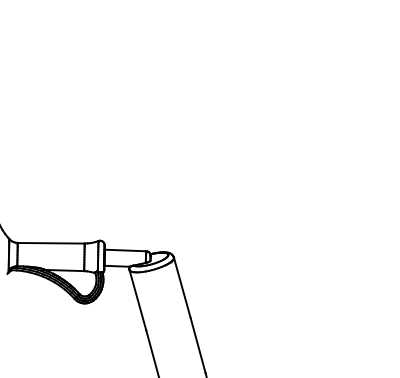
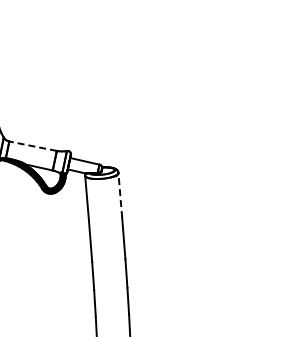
line: (50, 243) -> (32, 146), solid -> dashed
line: (182, 287) -> (120, 195), solid -> dashed

